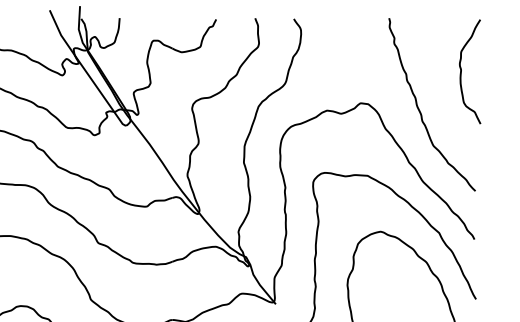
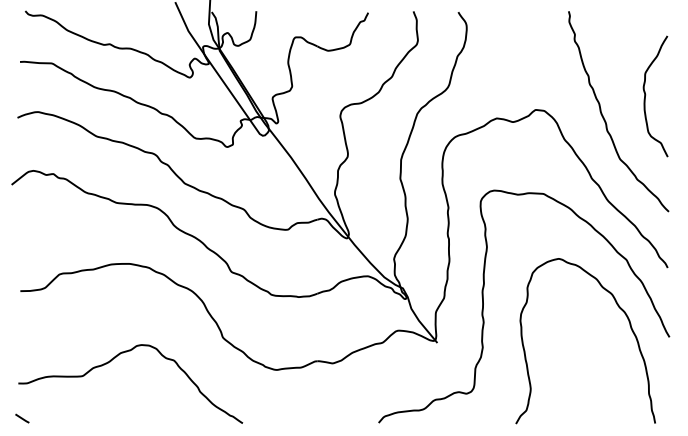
curve: (462, 70) -> (646, 94), moved

